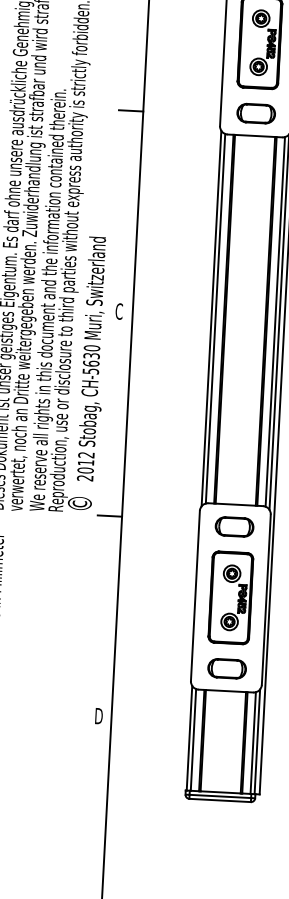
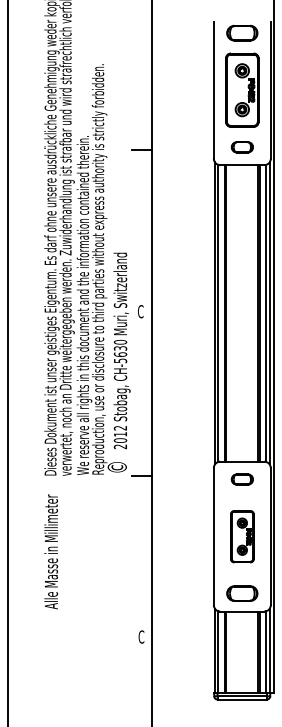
part: (256, 113) -> (242, 147), size x0.7
part: (234, 526) -> (242, 479), size x0.7
part: (231, 597) -> (242, 536), size x0.7
text: (98, 715) -> (141, 636), D -> C

